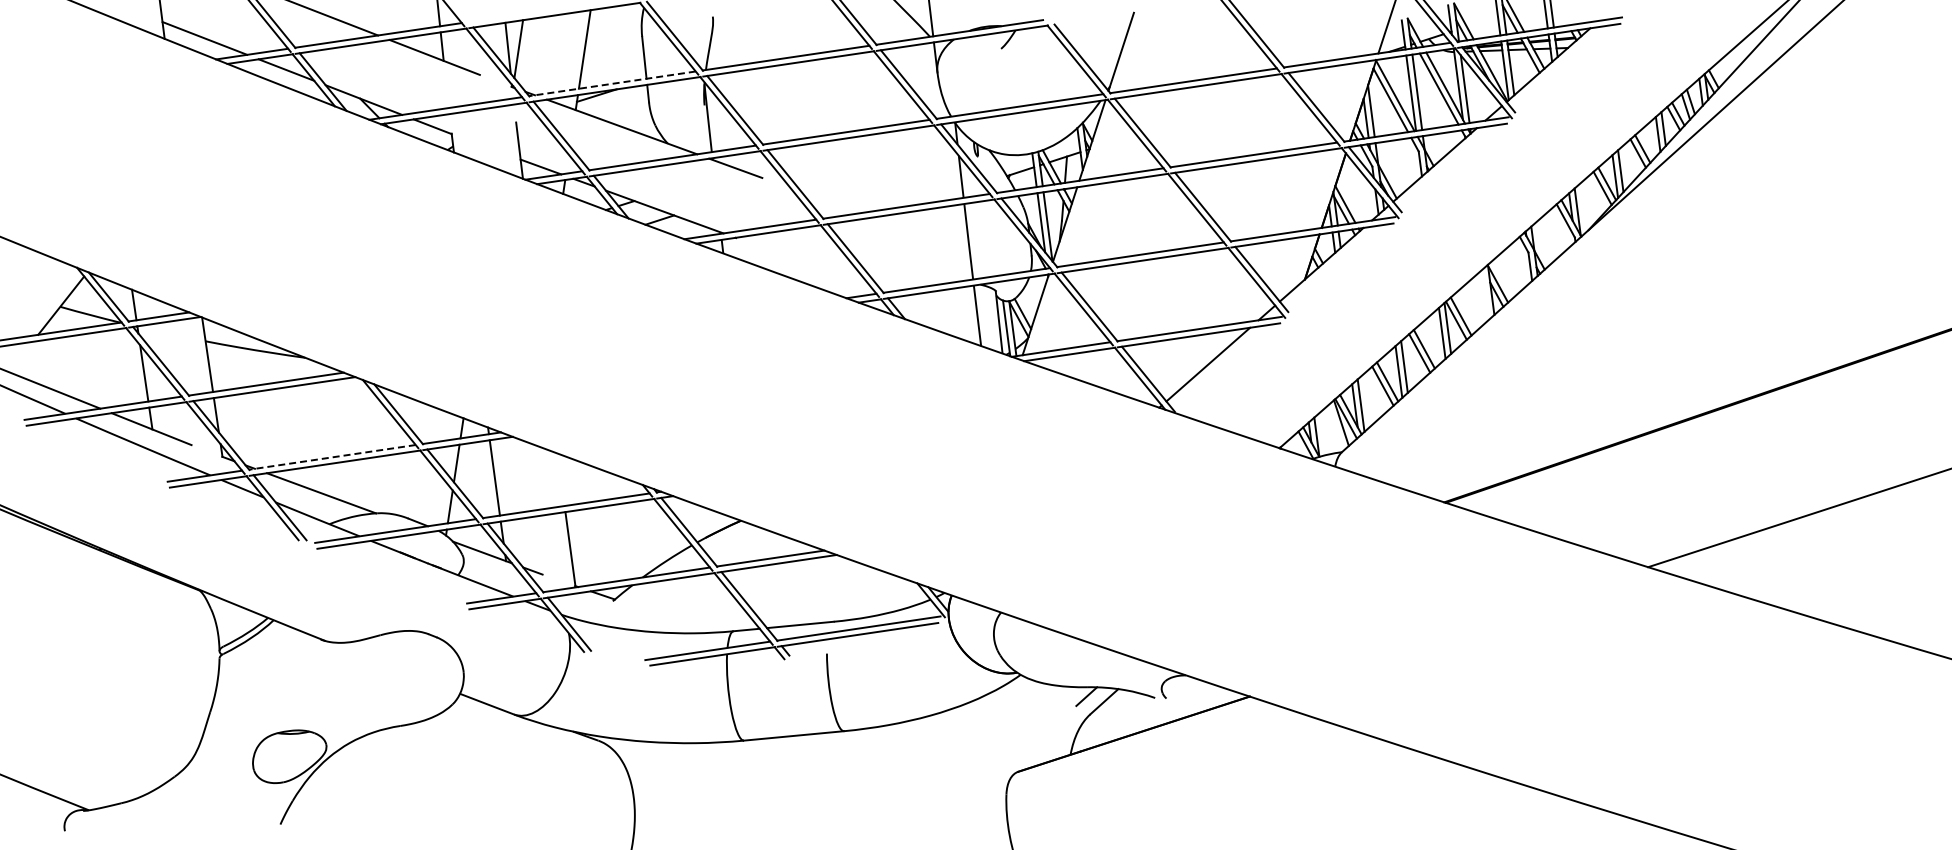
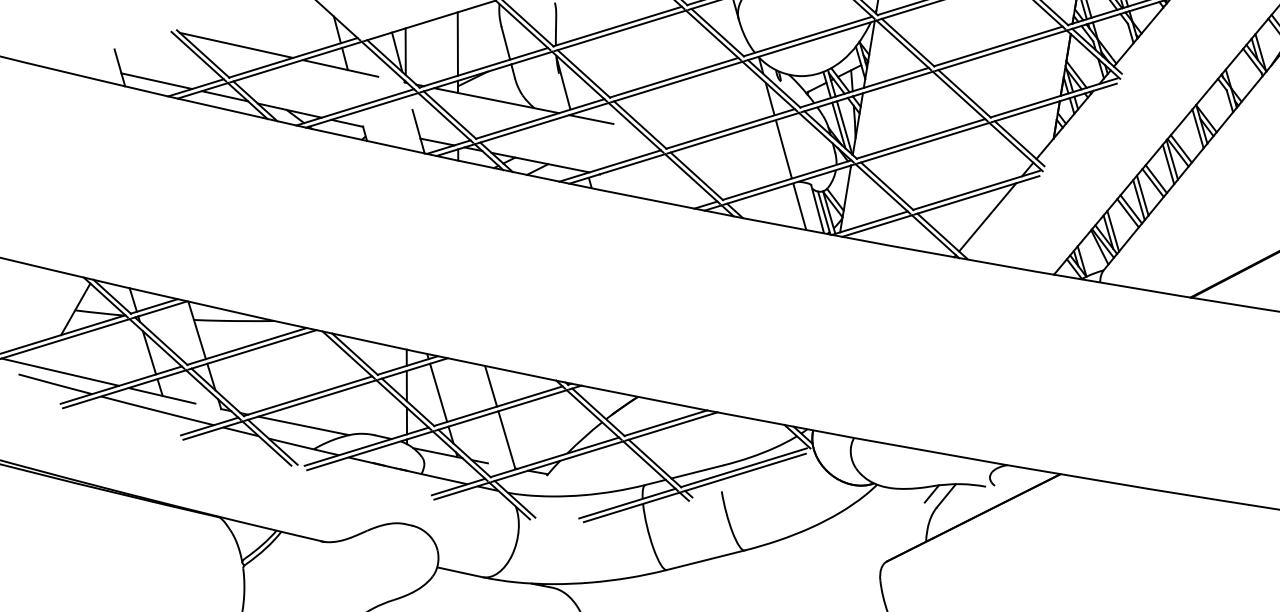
line: (611, 83) -> (483, 67), dashed -> solid
line: (1485, 294) -> (1197, 128), added
line: (331, 457) -> (307, 396), dashed -> solid
line: (560, 479) -> (490, 386), added

